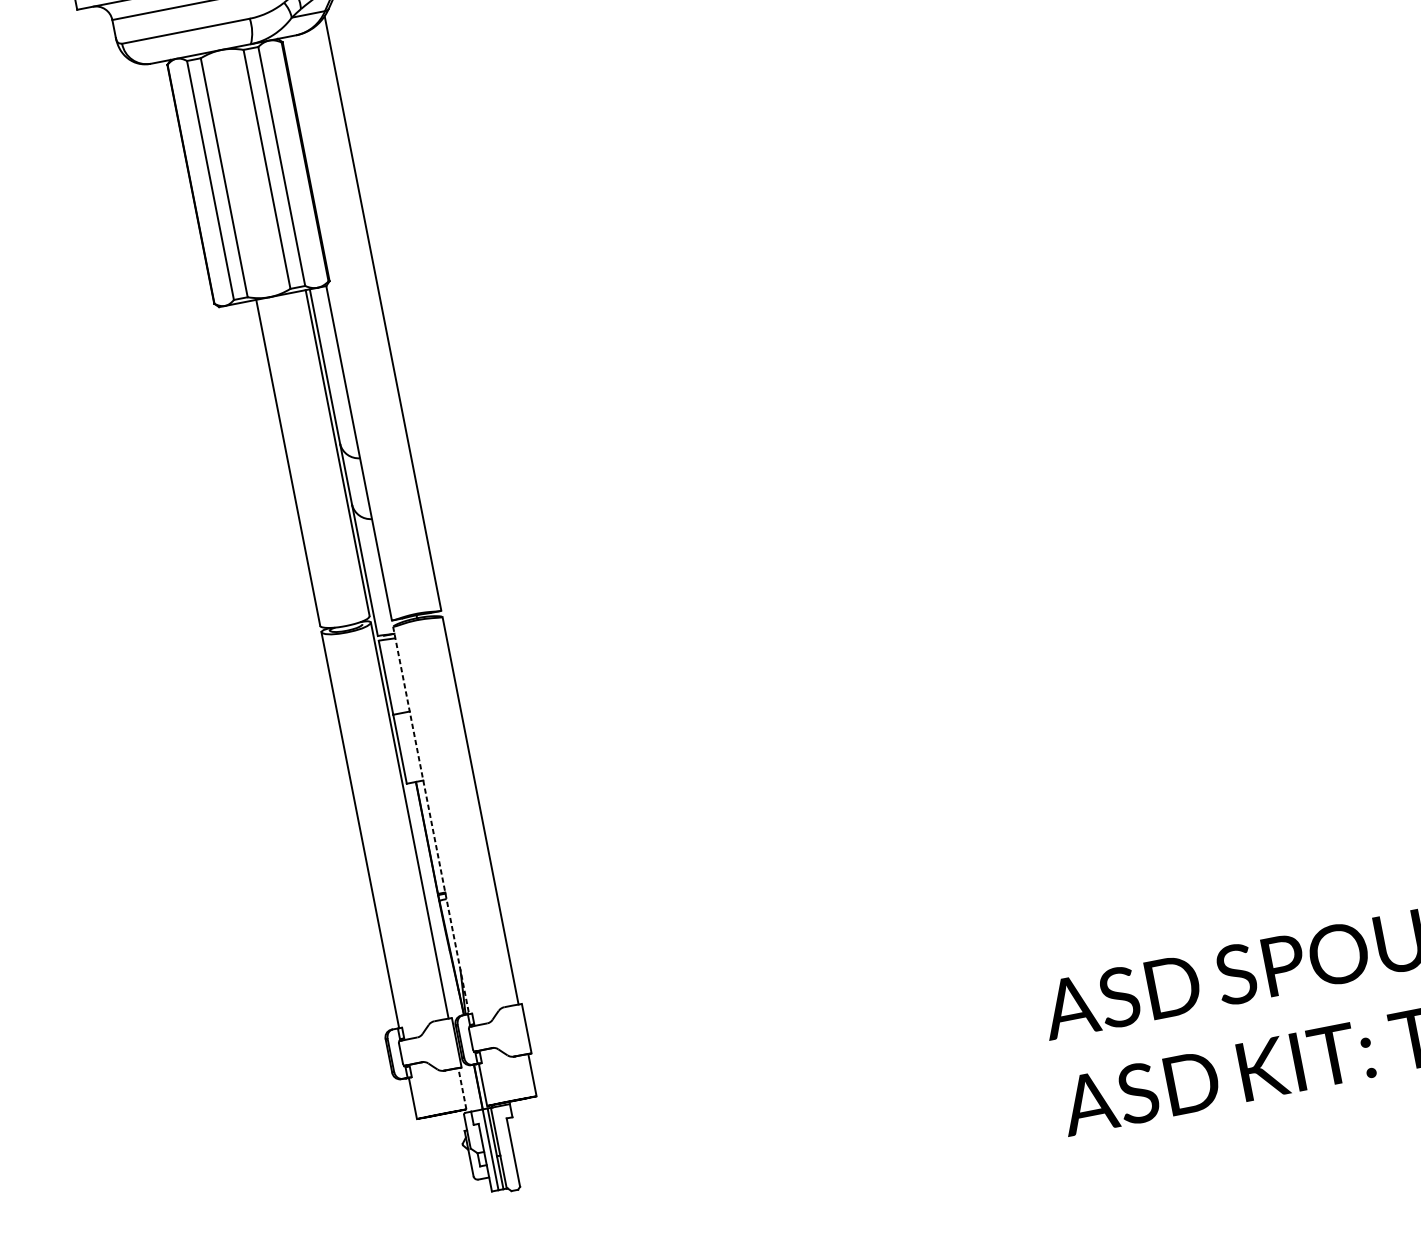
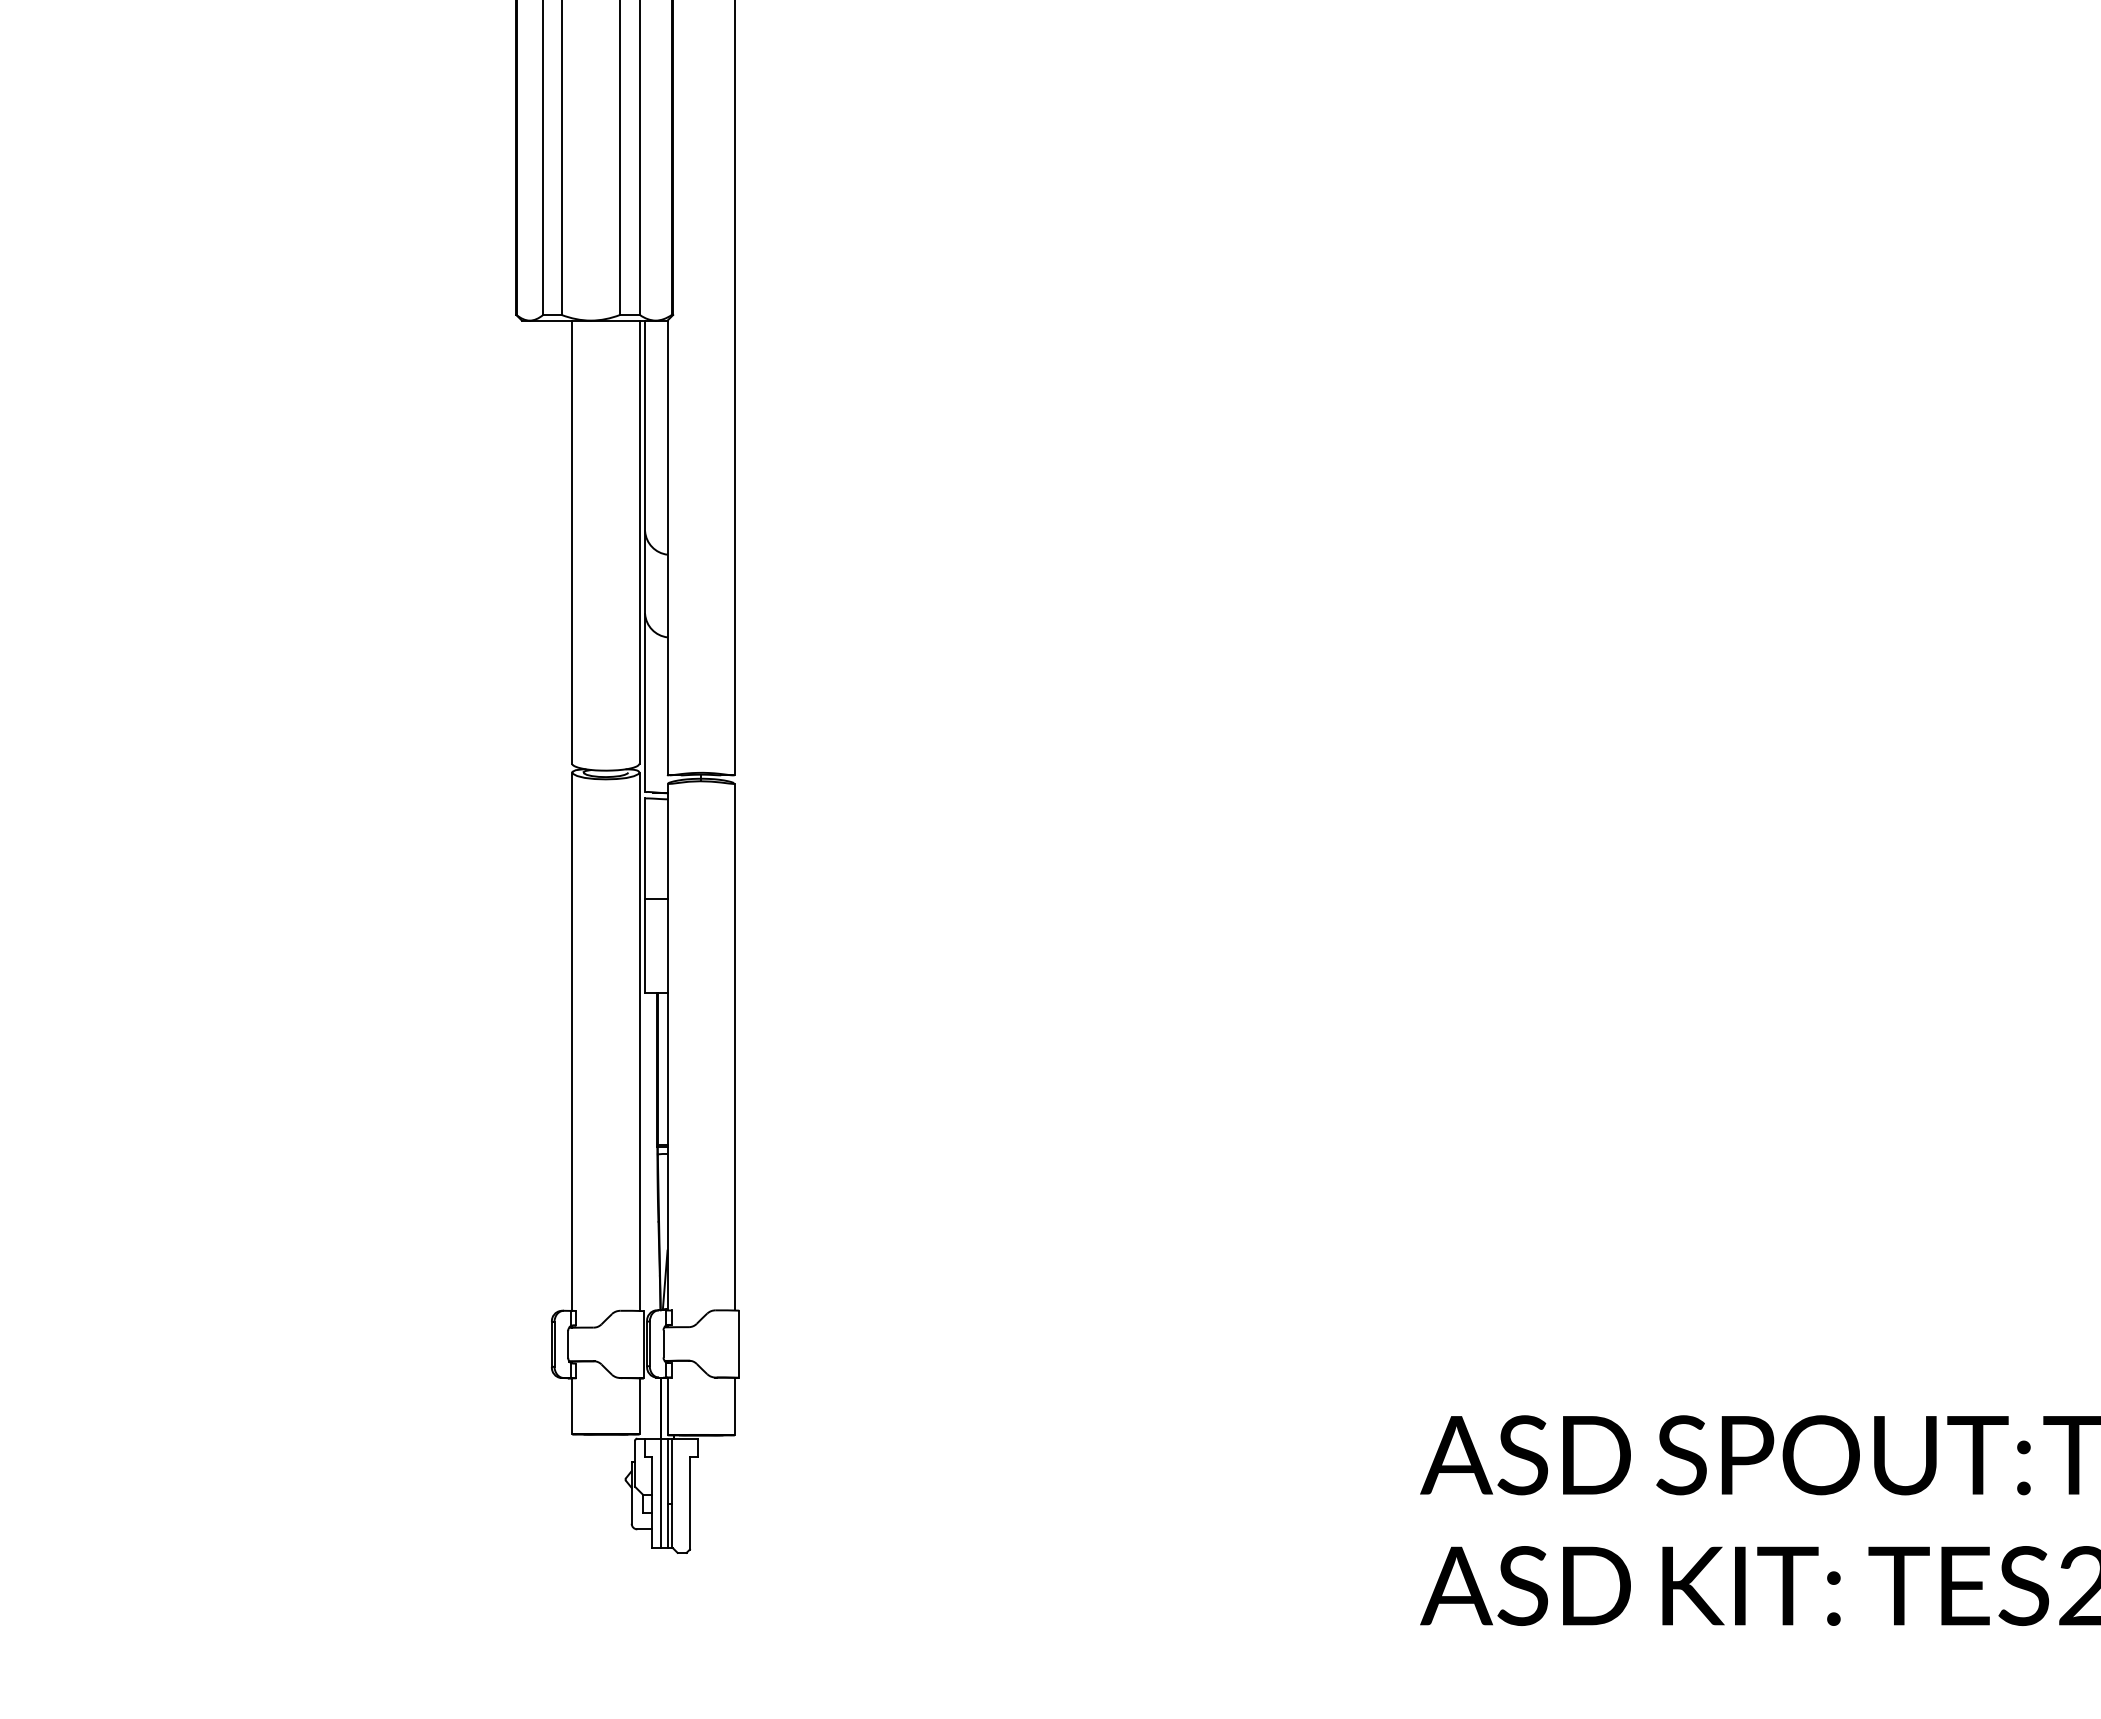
line: (431, 820) -> (667, 1047), dashed -> solid
line: (462, 1088) -> (639, 1405), dashed -> solid

